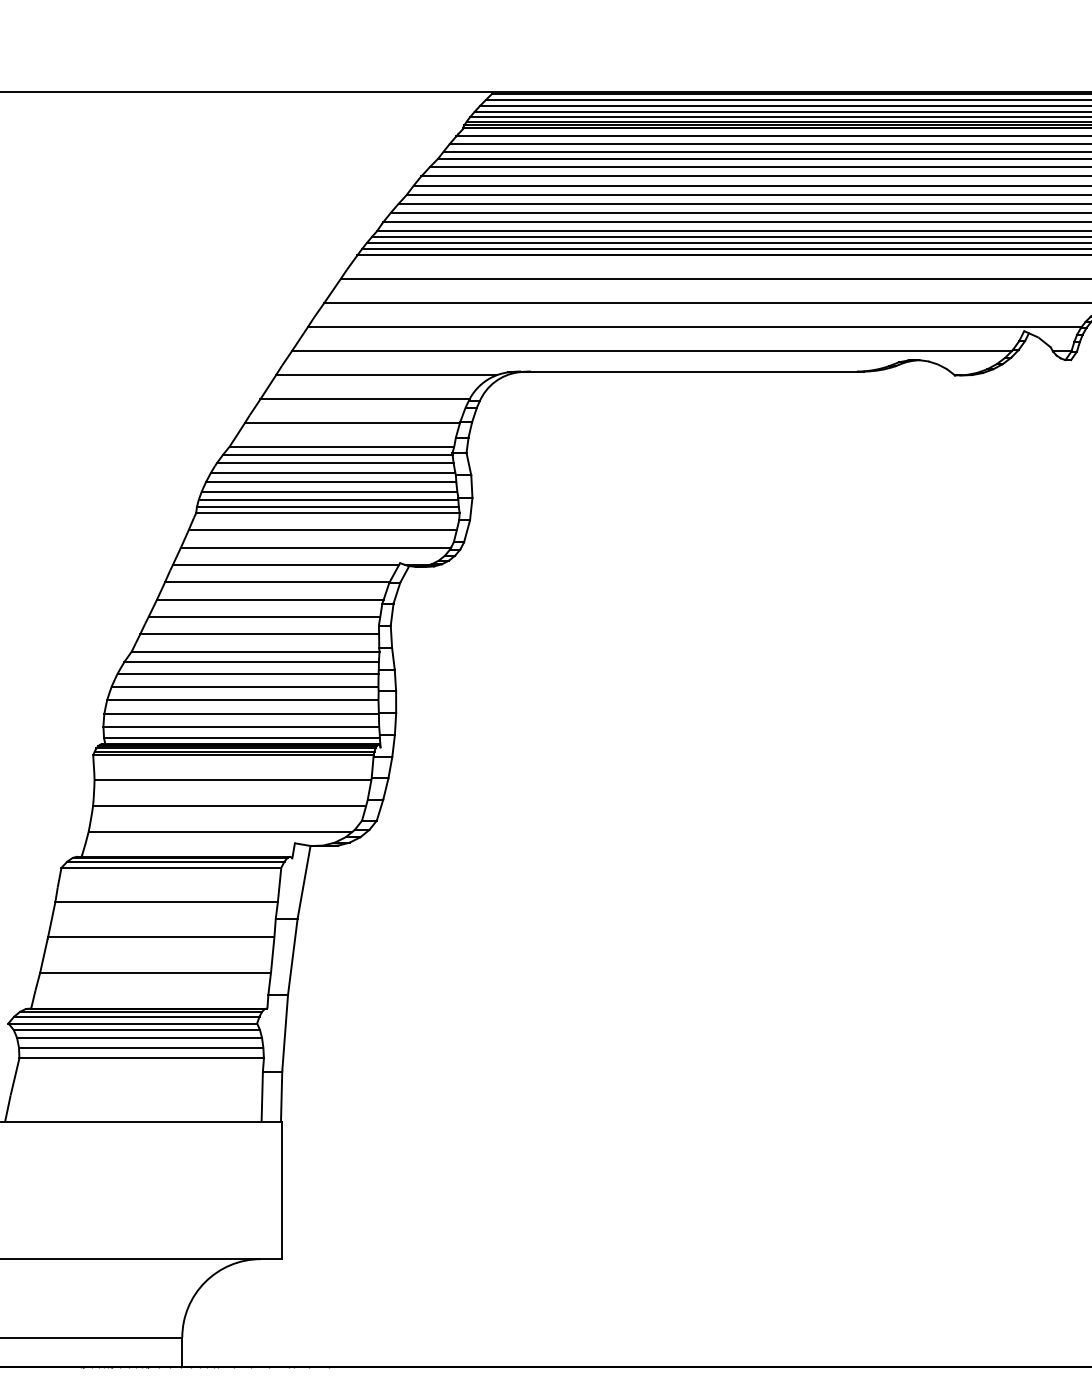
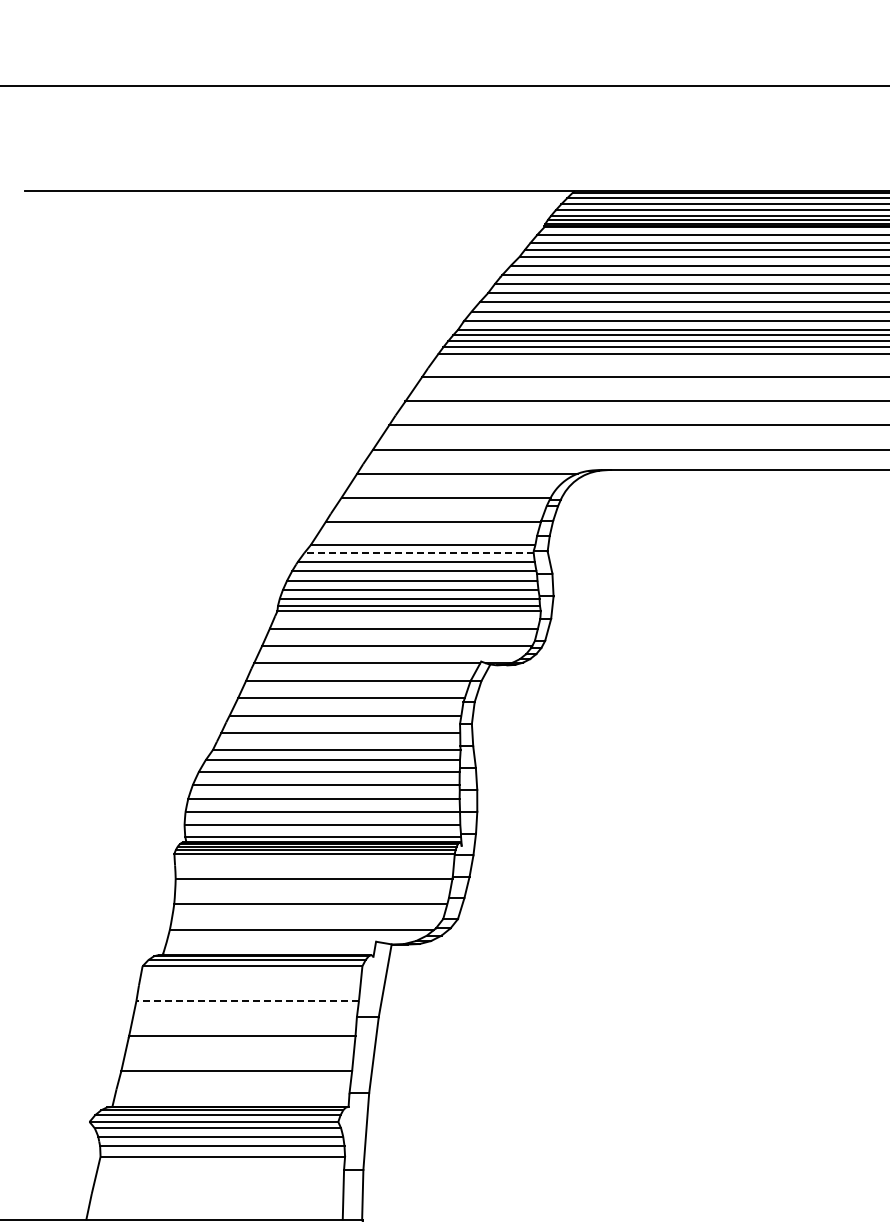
line: (337, 454) -> (418, 552), solid -> dashed
line: (166, 902) -> (247, 1000), solid -> dashed

